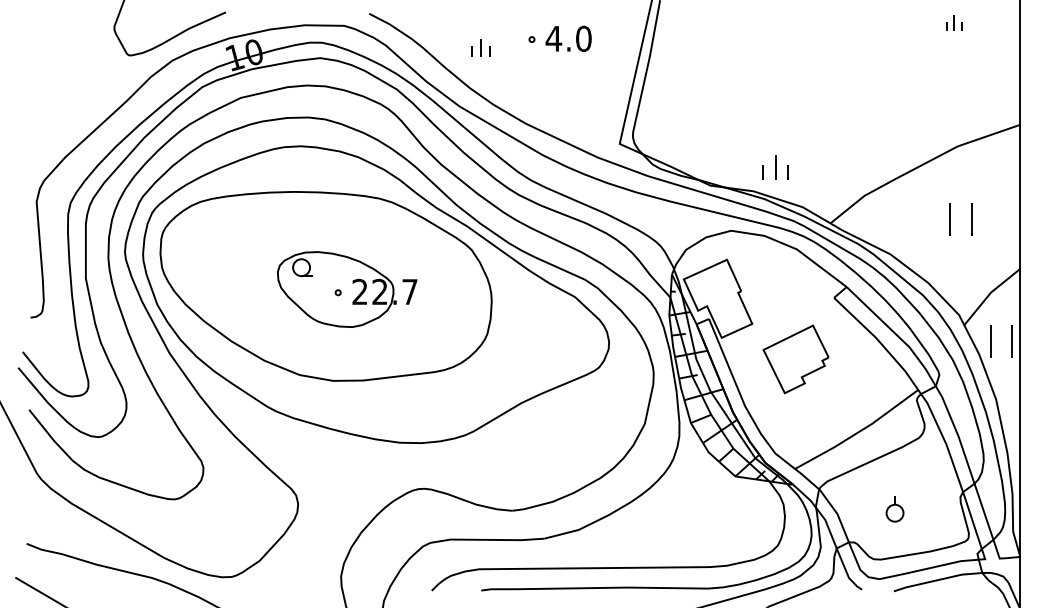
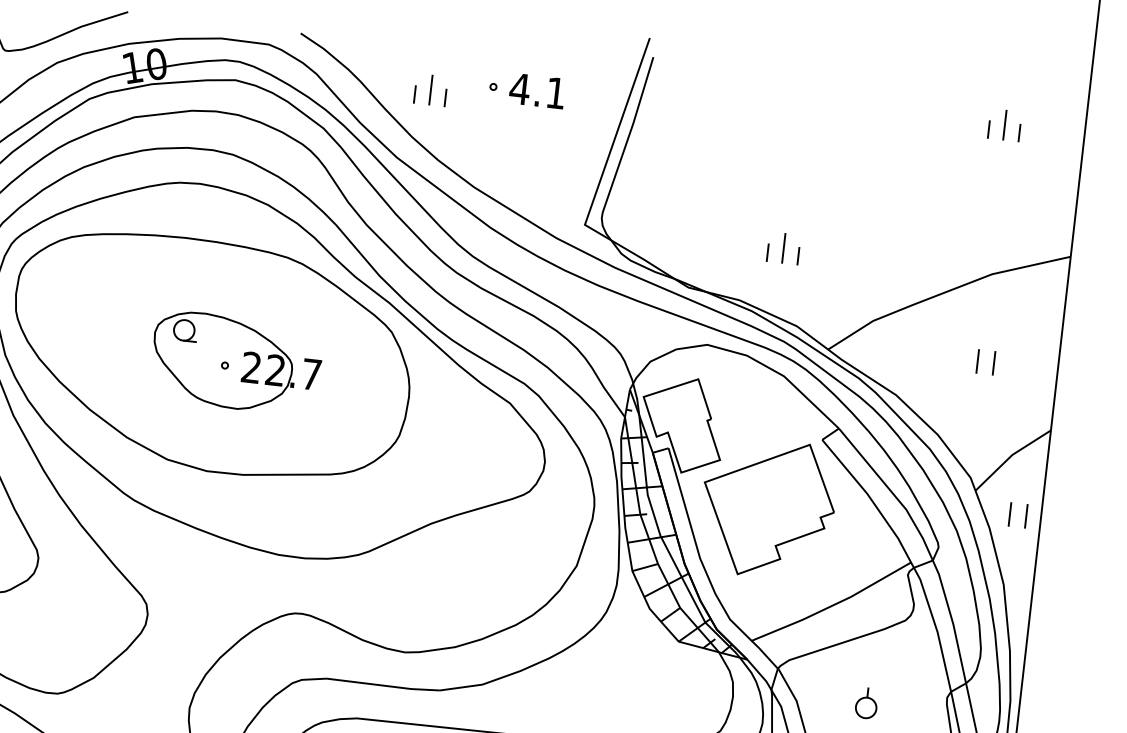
part: (954, 22) -> (1005, 124), size x1.67
text: (583, 38) -> (555, 92), 4.0 -> 4.1
part: (480, 47) -> (430, 89), size x1.43
part: (775, 167) -> (783, 248), moved
part: (960, 218) -> (985, 361), size x0.62
part: (1001, 341) -> (1018, 515), size x0.62
part: (795, 359) -> (767, 508), size x1.67

